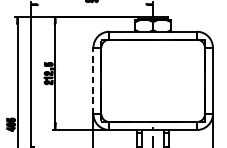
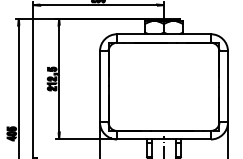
line: (92, 4) -> (98, 5), added
line: (93, 80) -> (100, 86), dashed -> solid

